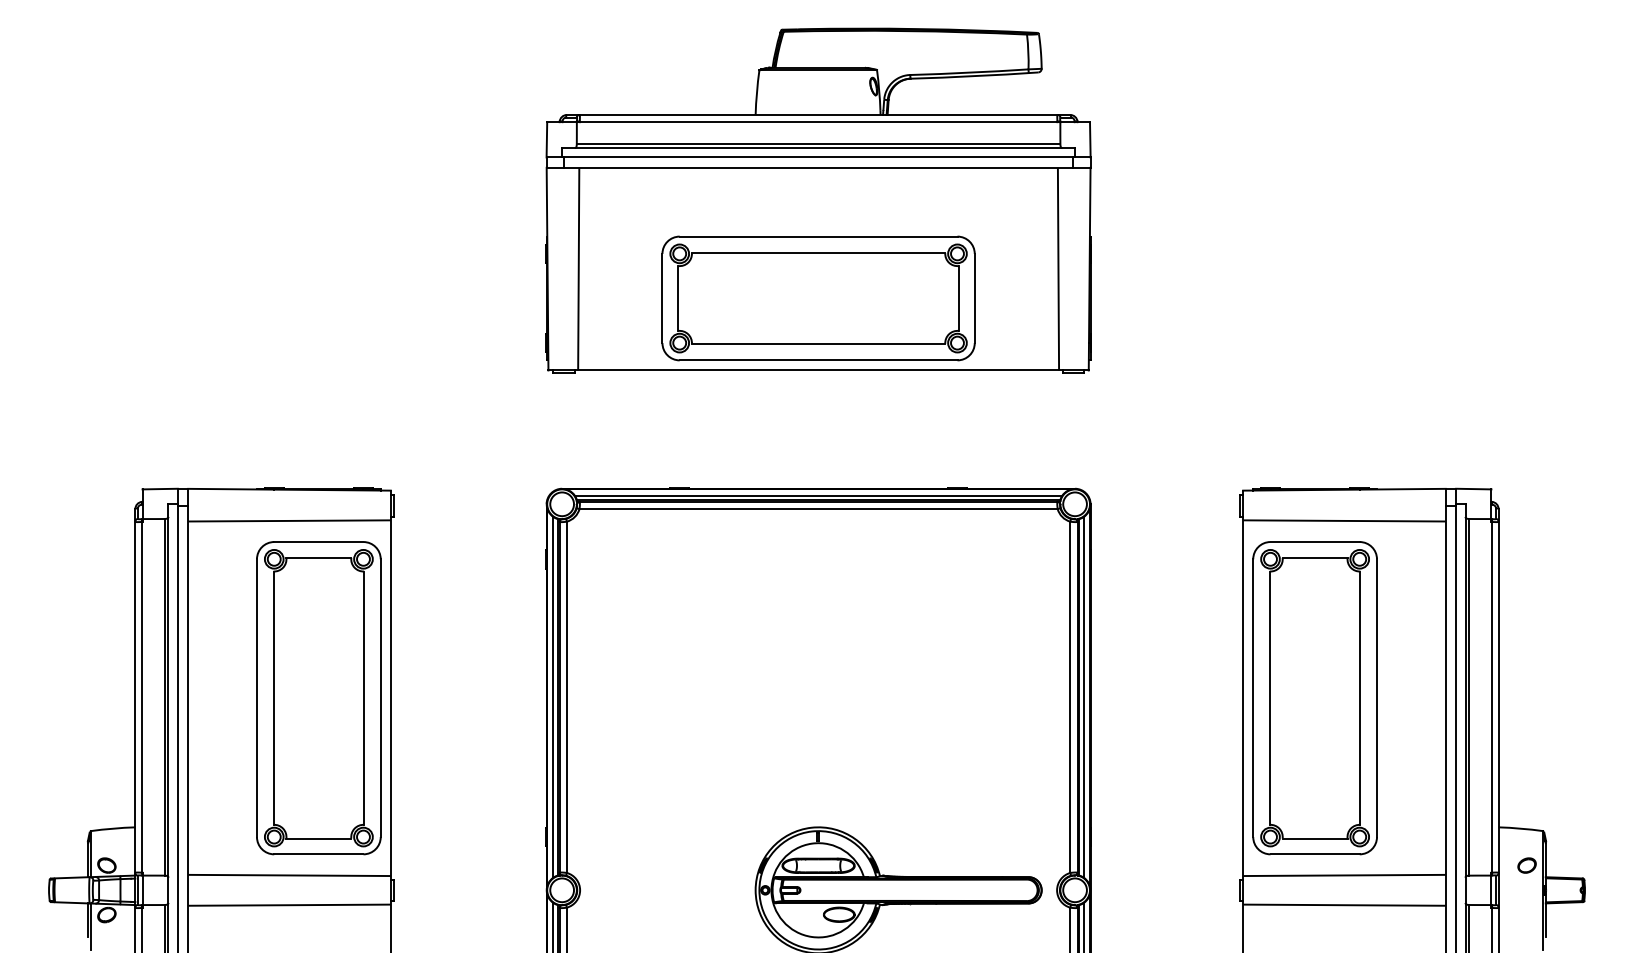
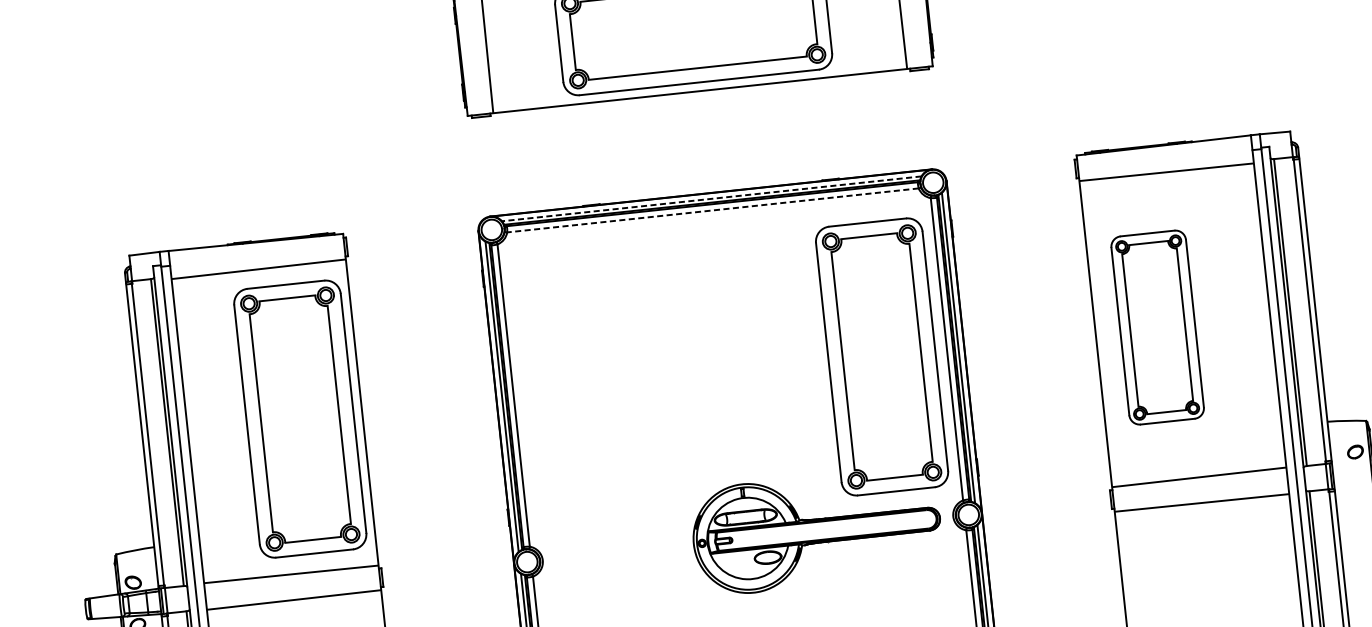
line: (818, 495) -> (711, 198), solid -> dashed
line: (818, 509) -> (712, 210), solid -> dashed
part: (994, 698) -> (881, 357), added
part: (1314, 698) -> (1157, 327), size x0.7

